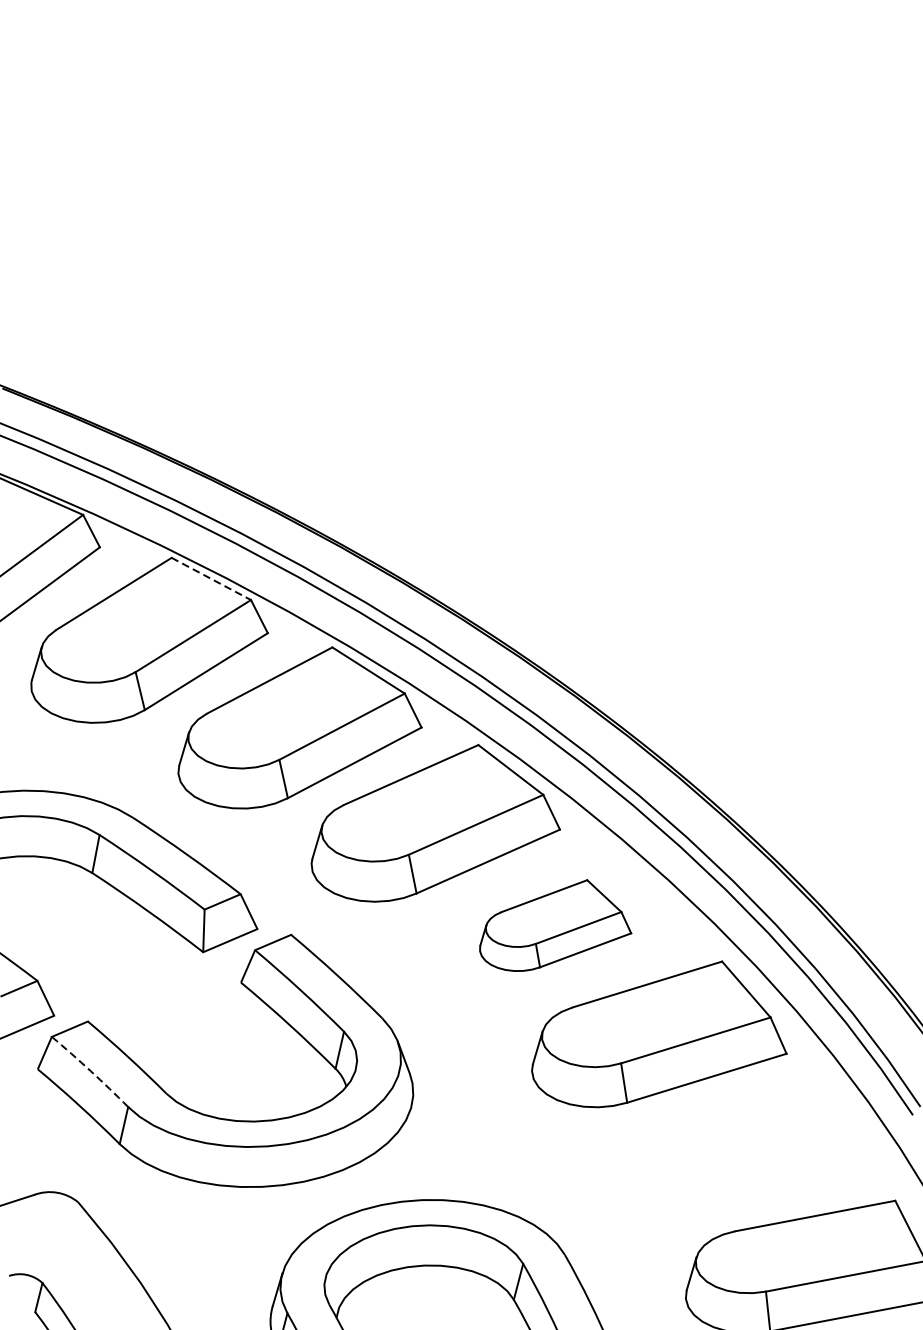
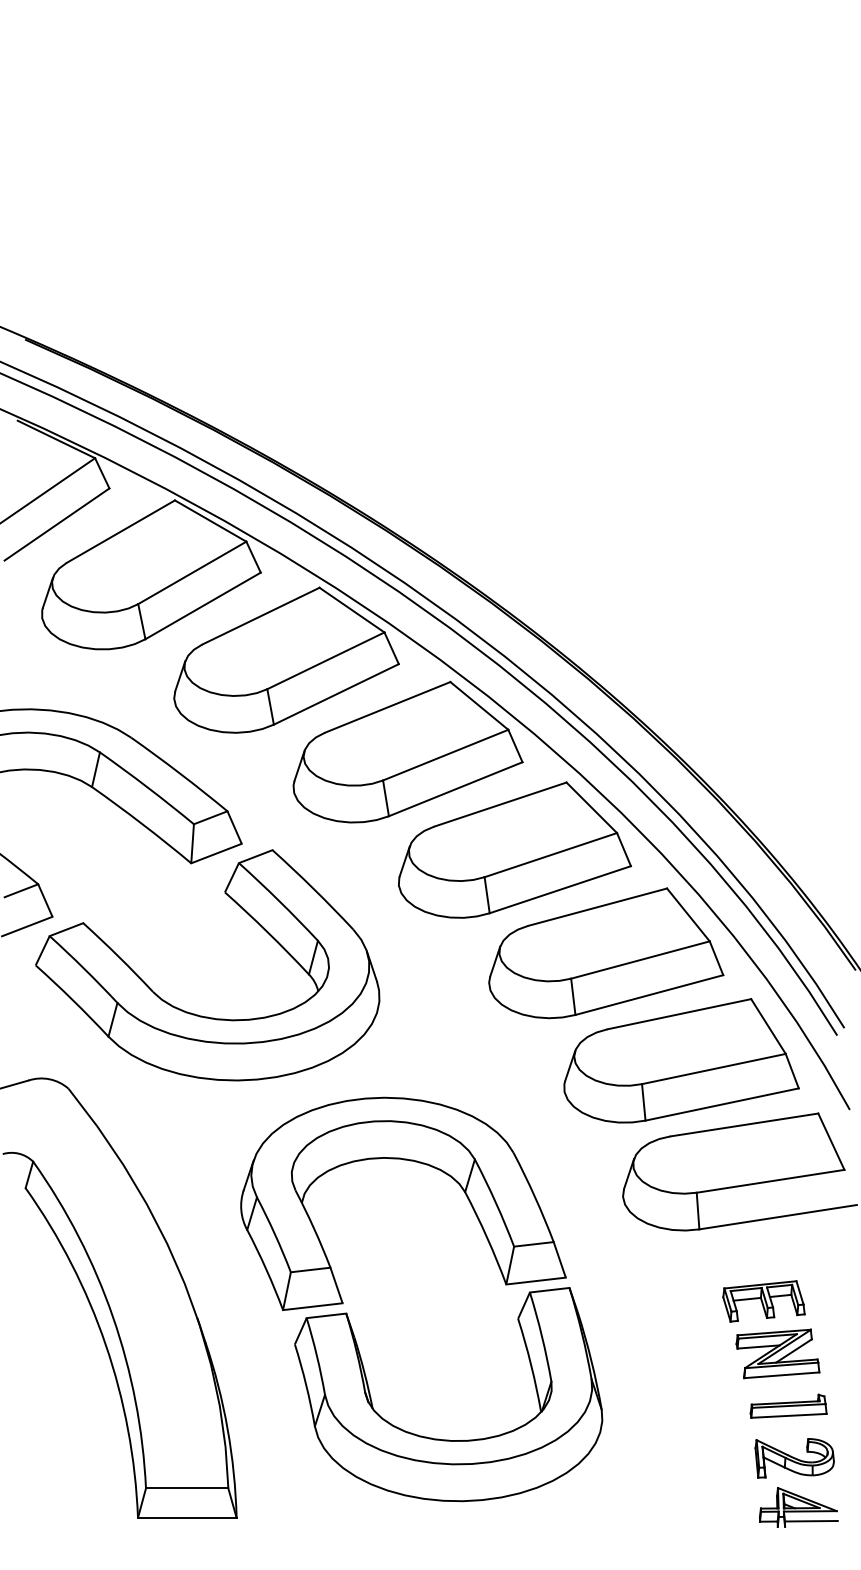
line: (212, 579) -> (211, 521), dashed -> solid
part: (554, 924) -> (514, 849), size x1.67
arc: (91, 1070) -> (84, 968), dashed -> solid
part: (744, 1148) -> (681, 1060), added

